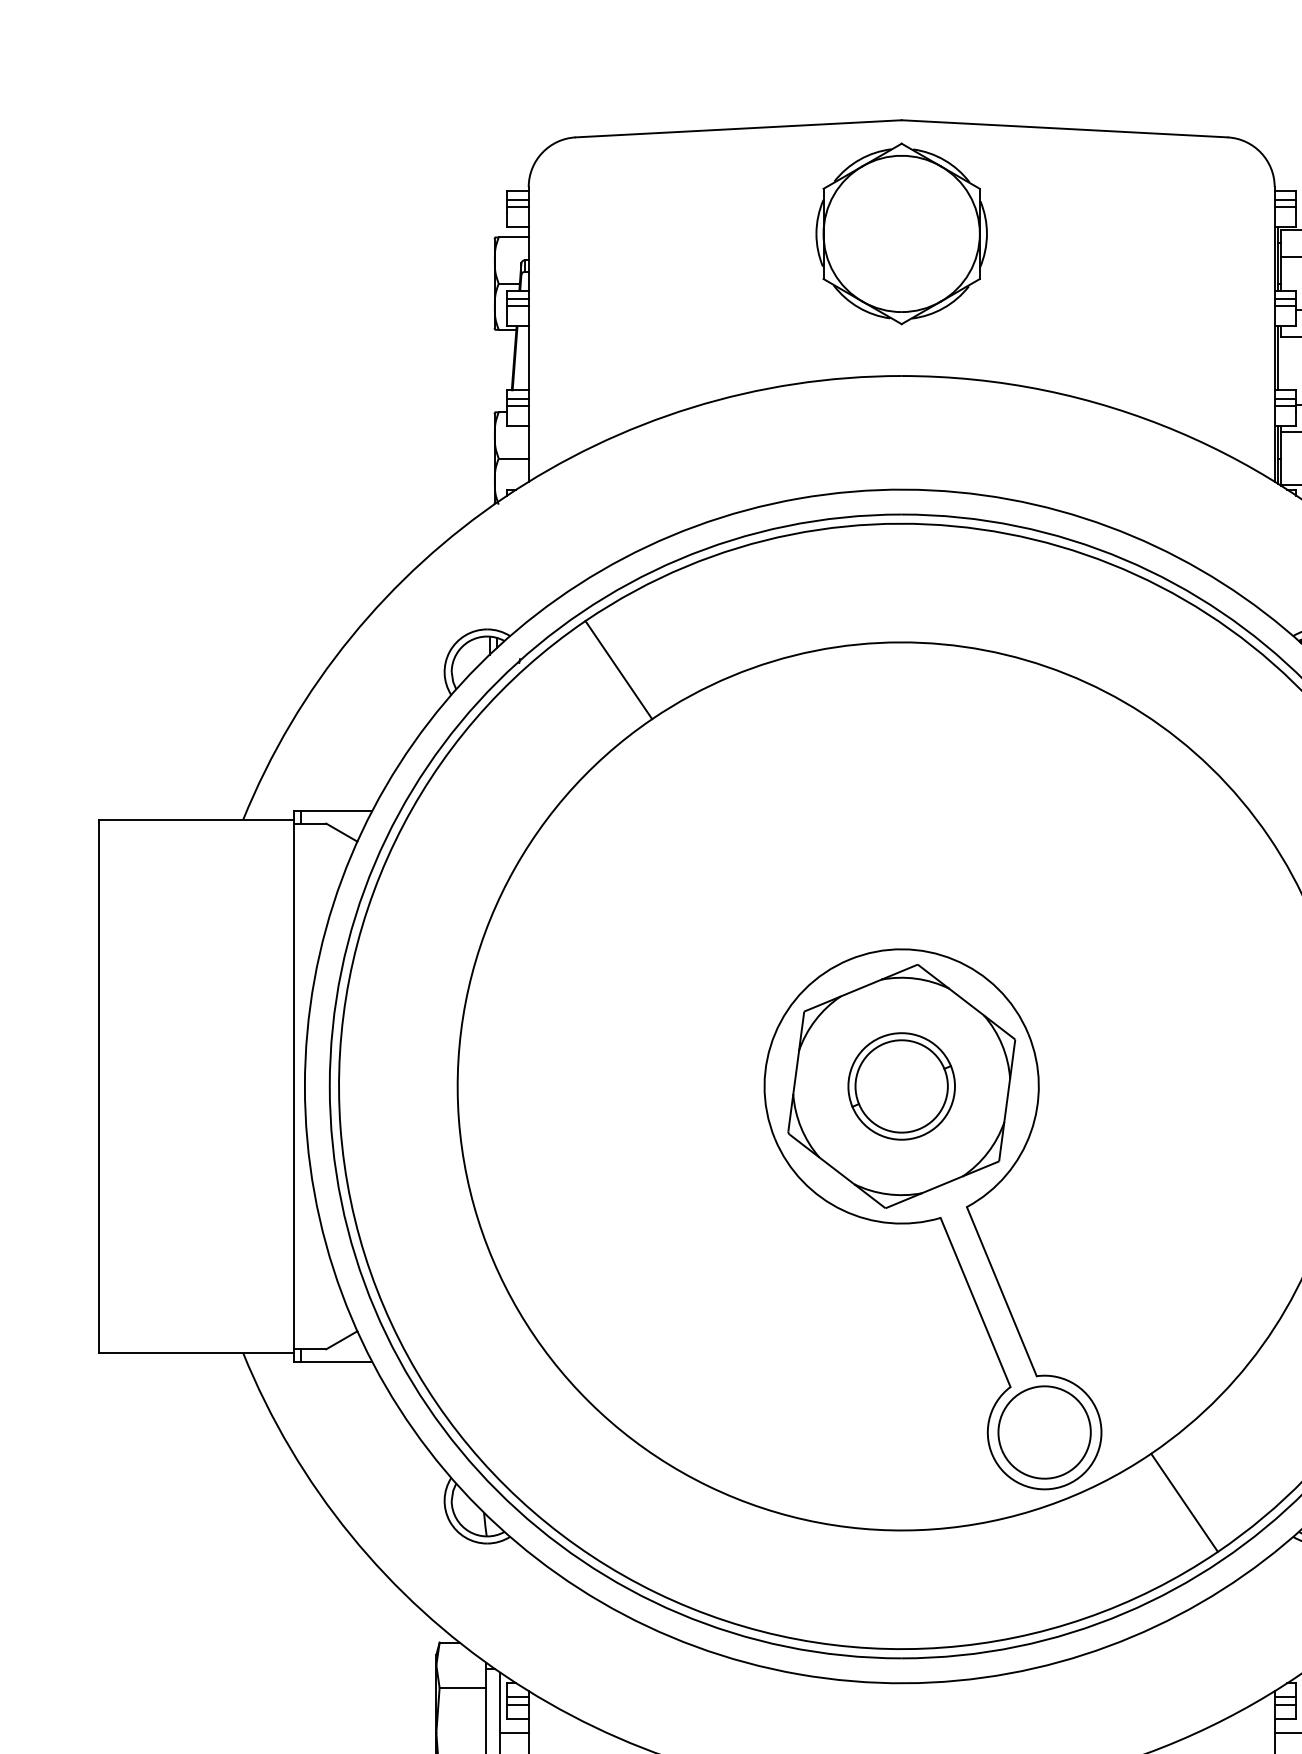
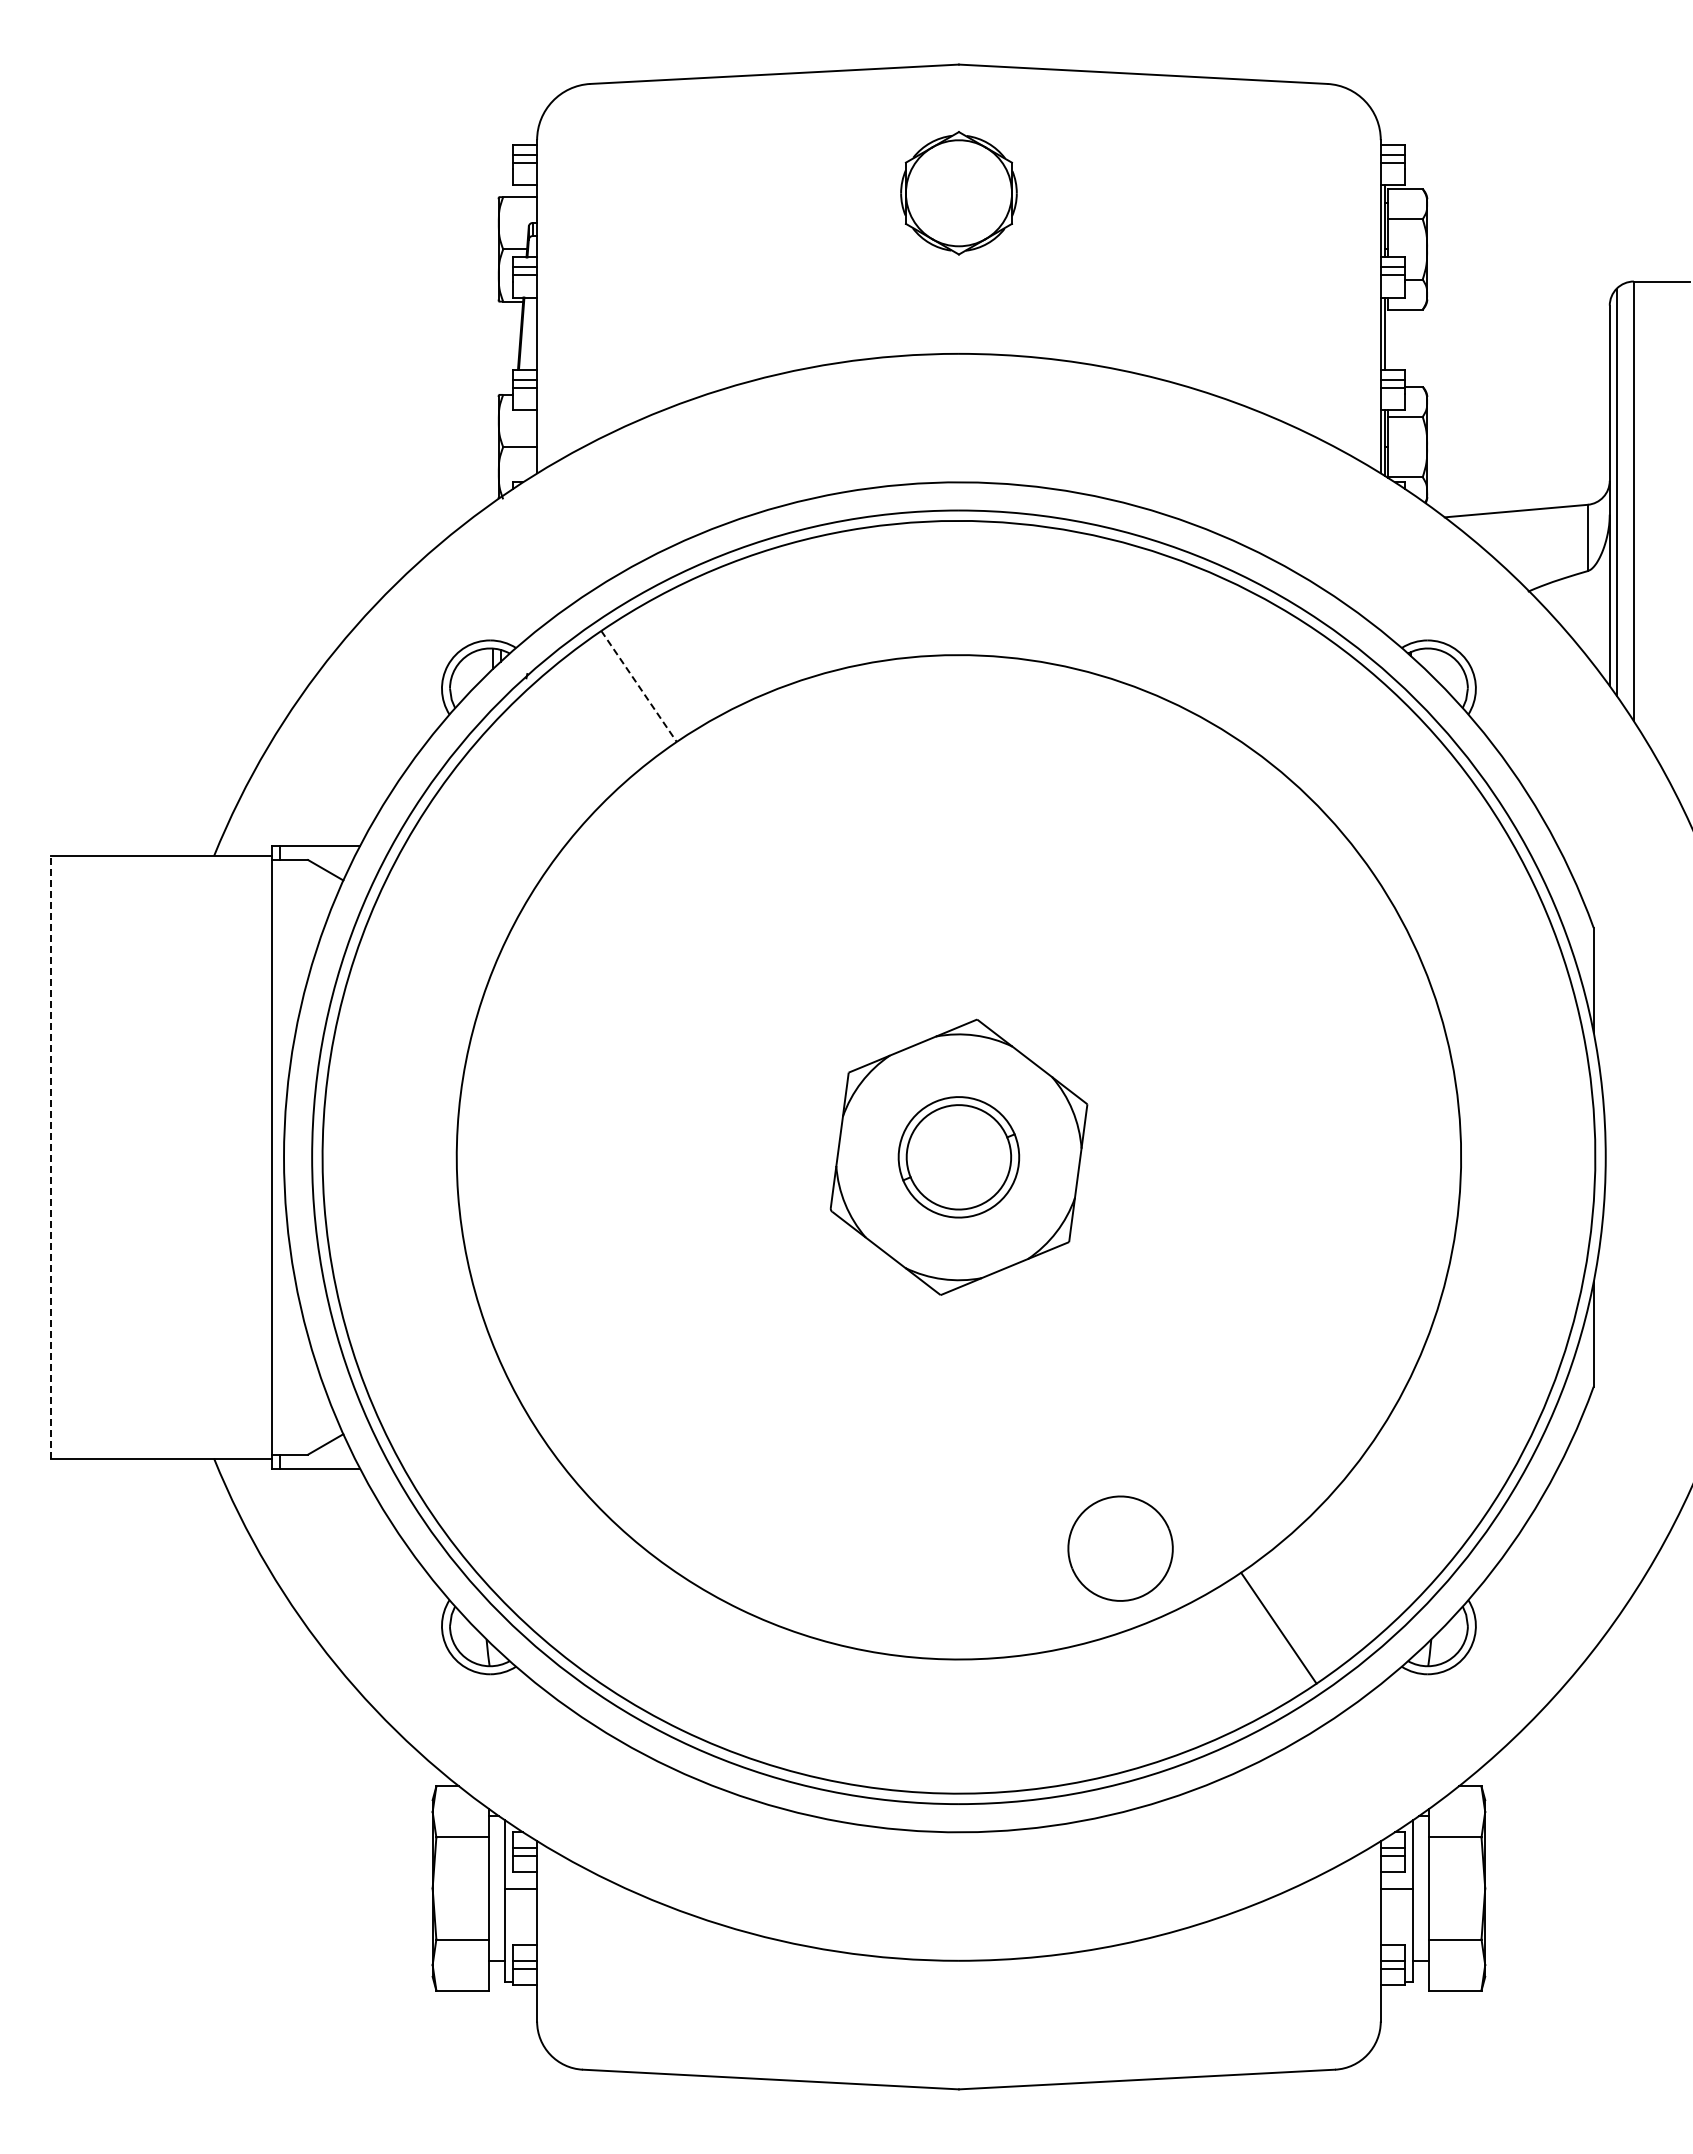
part: (901, 234) -> (958, 193), size x0.6
line: (619, 670) -> (639, 686), solid -> dashed
line: (99, 1085) -> (51, 1156), solid -> dashed
part: (933, 1219) -> (994, 1307), removed

